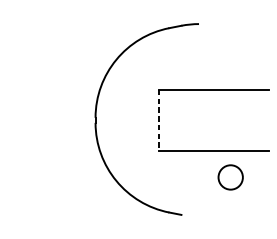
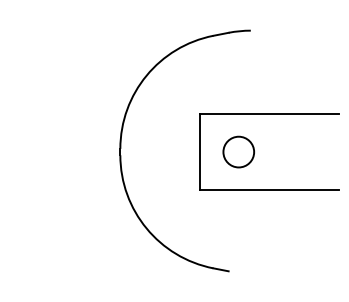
line: (159, 120) -> (200, 152), dashed -> solid
circle: (230, 176) -> (238, 151), moved

